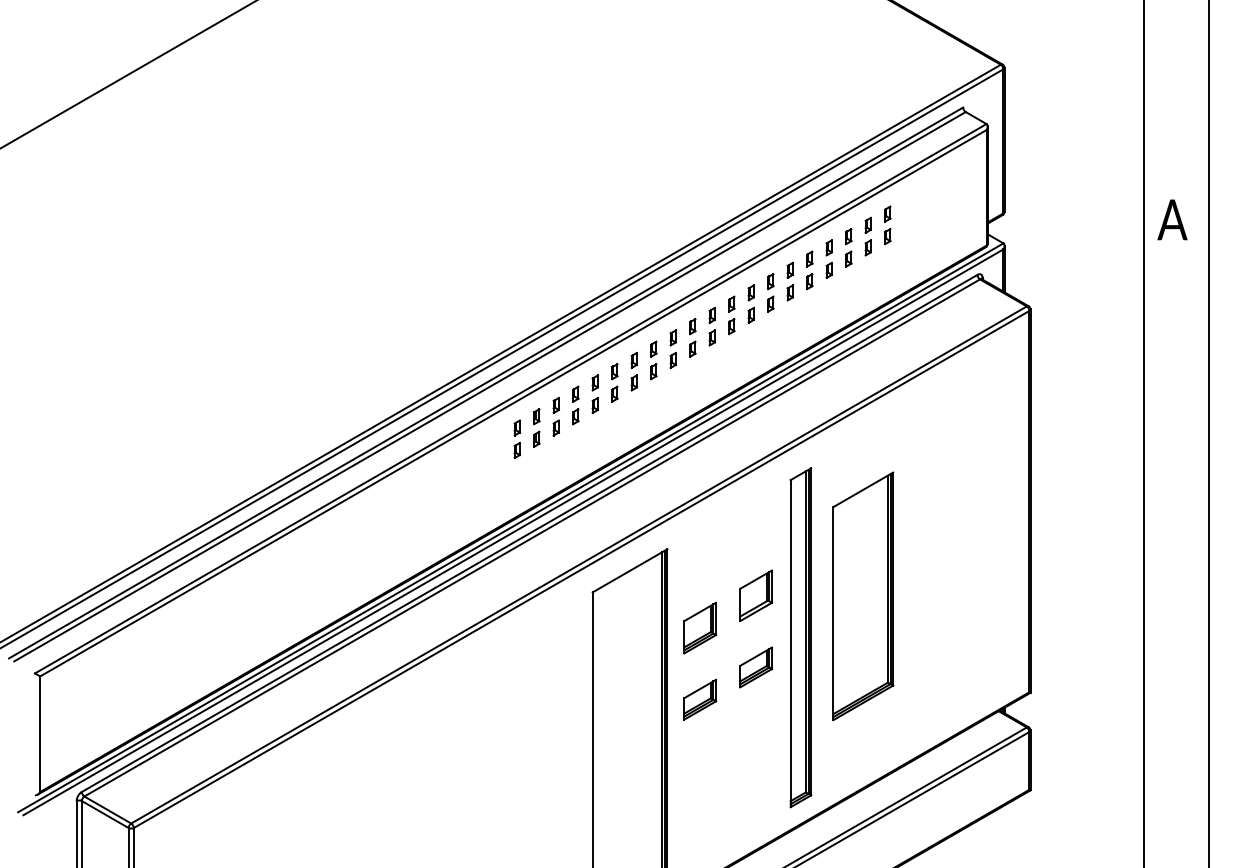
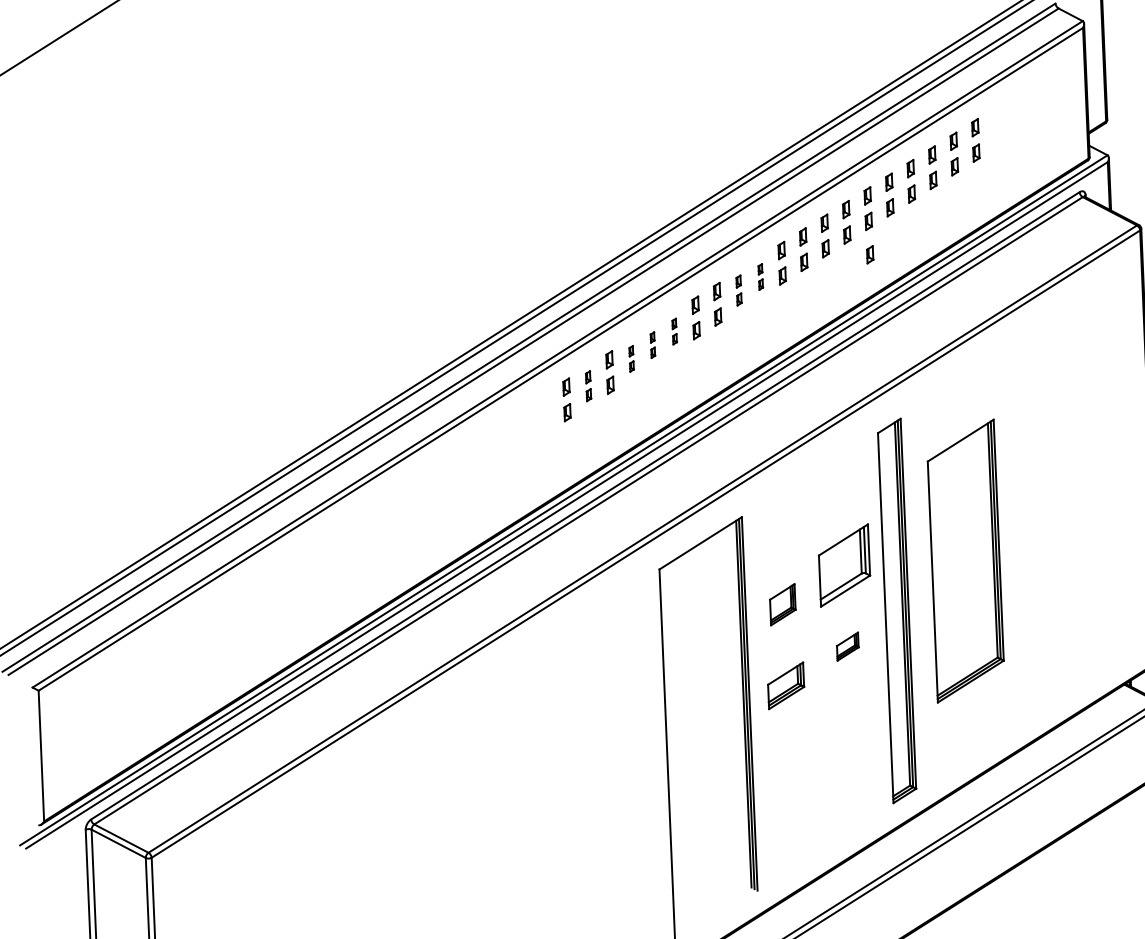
part: (789, 321) -> (869, 253), added
part: (692, 337) -> (760, 276), size x0.6
part: (672, 348) -> (738, 289), size x0.7
part: (614, 382) -> (674, 331), size x0.6
part: (594, 393) -> (652, 344), size x0.6
part: (575, 405) -> (631, 358), size x0.6
part: (536, 427) -> (588, 385), size x0.7
part: (755, 595) -> (843, 565), size x1.4
part: (700, 627) -> (783, 604), size x0.7
part: (755, 667) -> (847, 646), size x0.6

